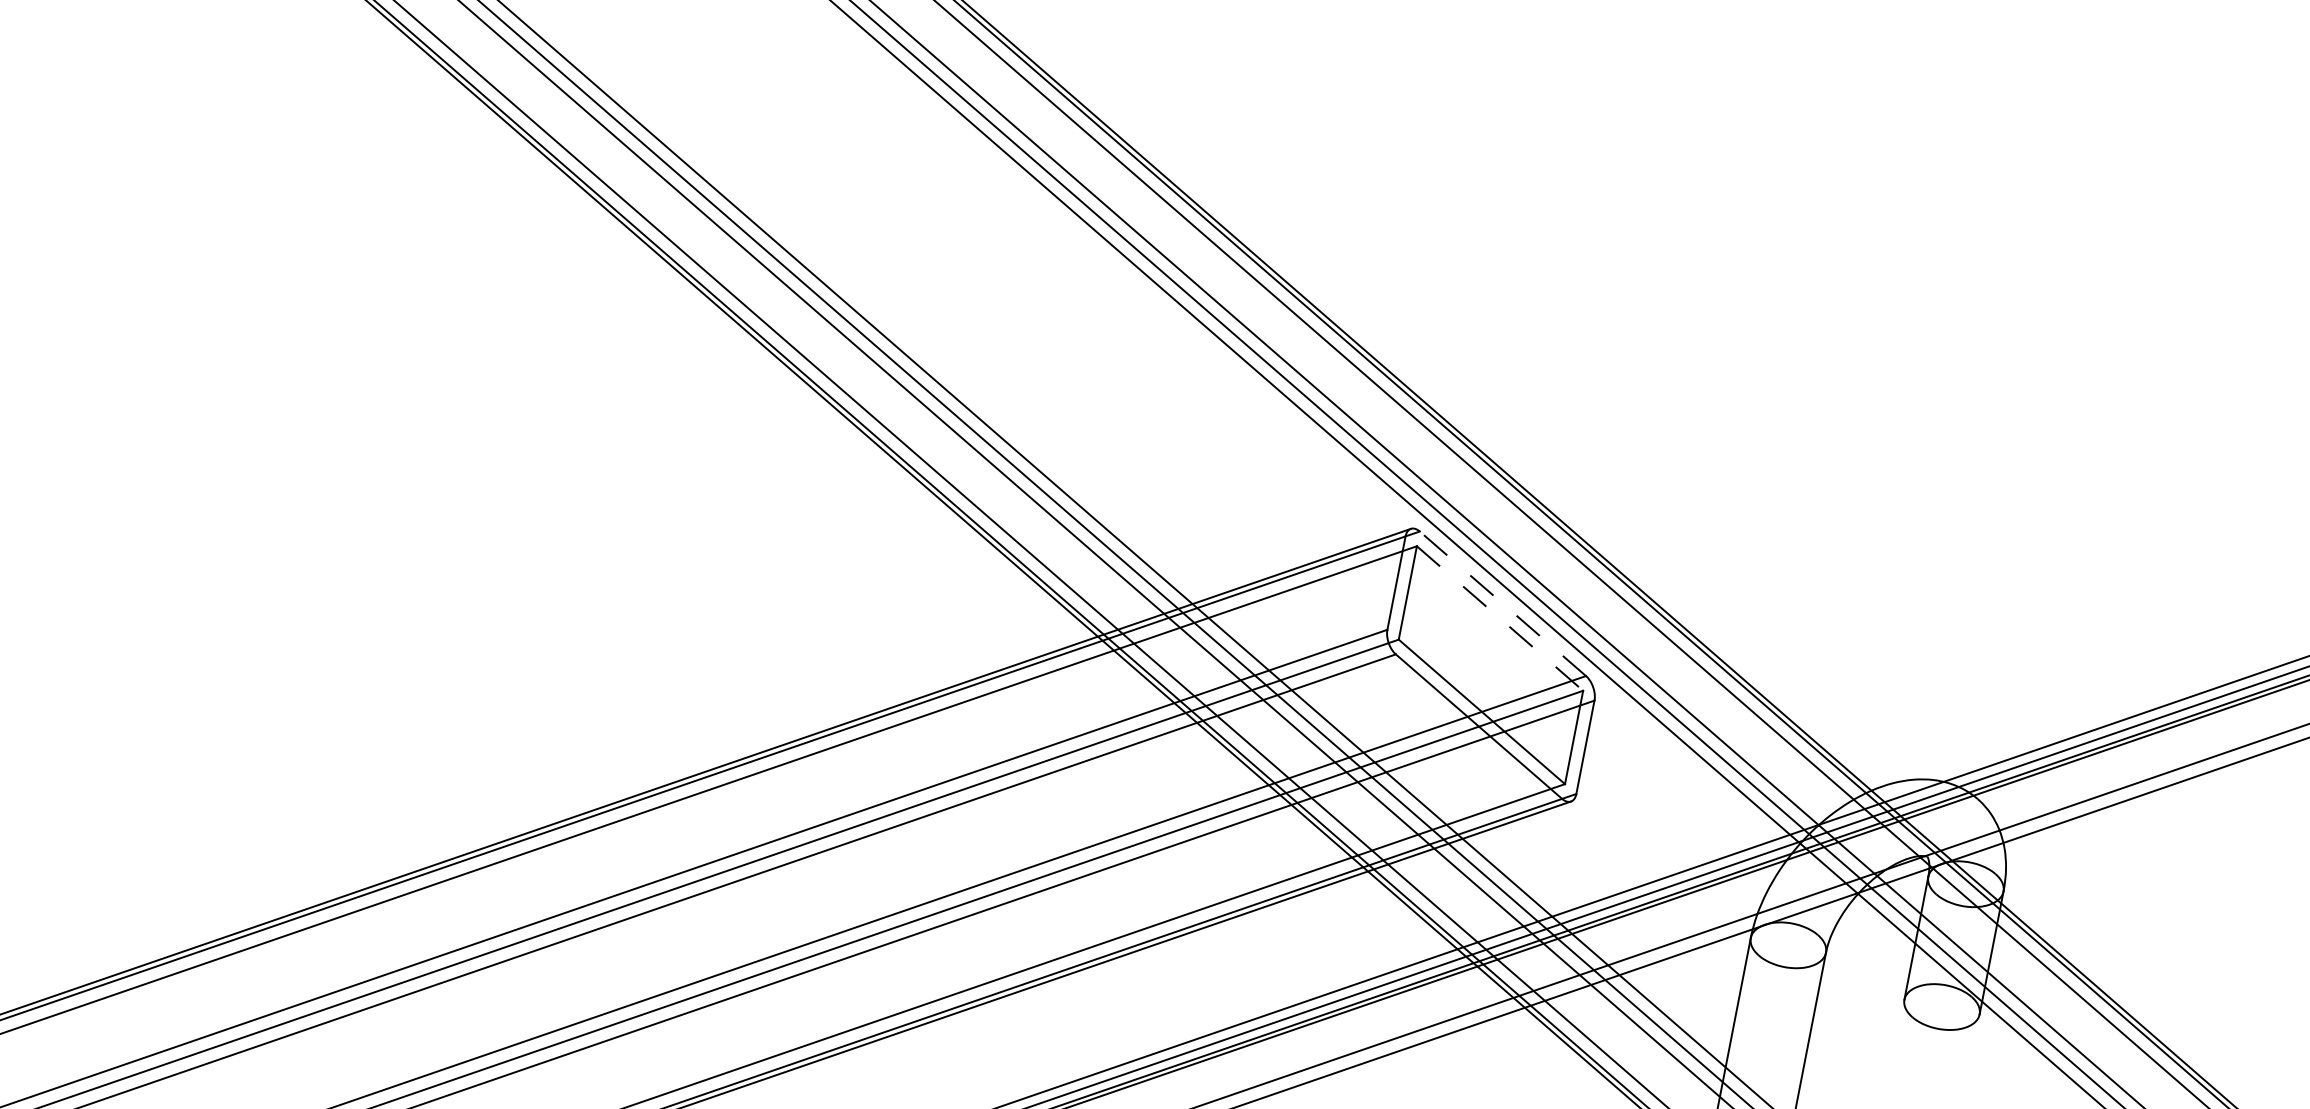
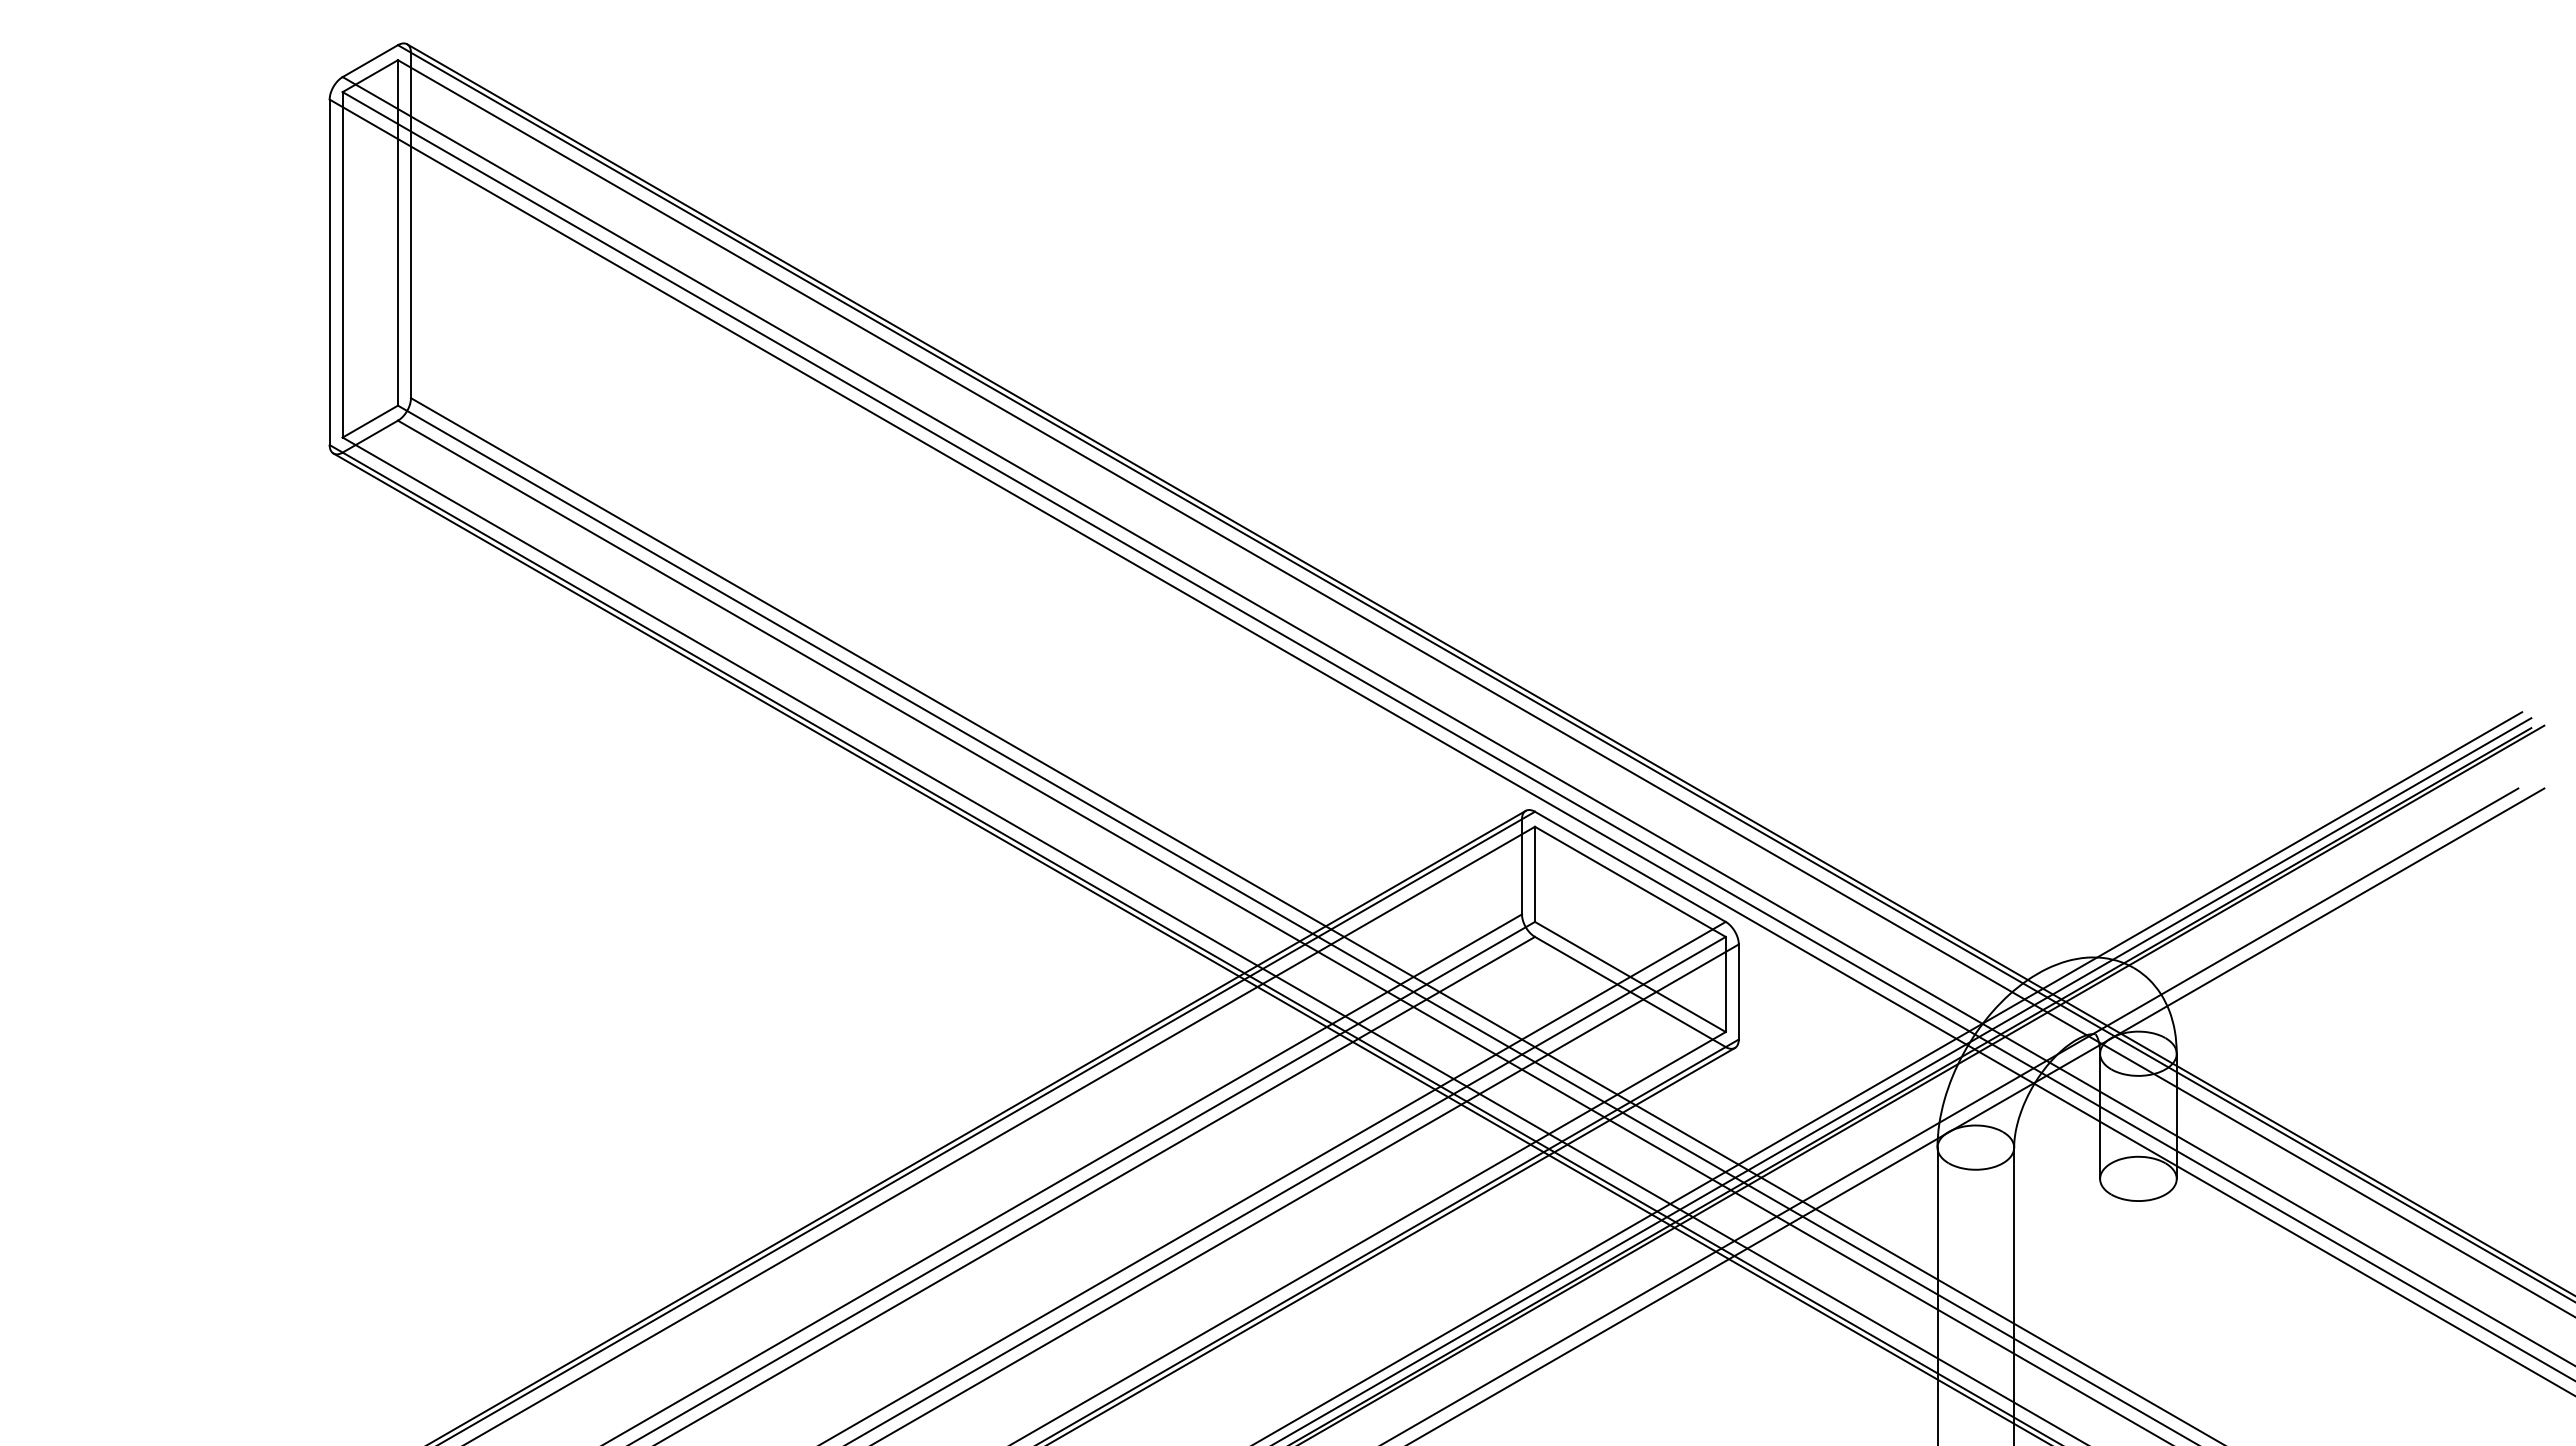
line: (1502, 603) -> (1629, 866), dashed -> solid
line: (1500, 619) -> (1630, 882), dashed -> solid

